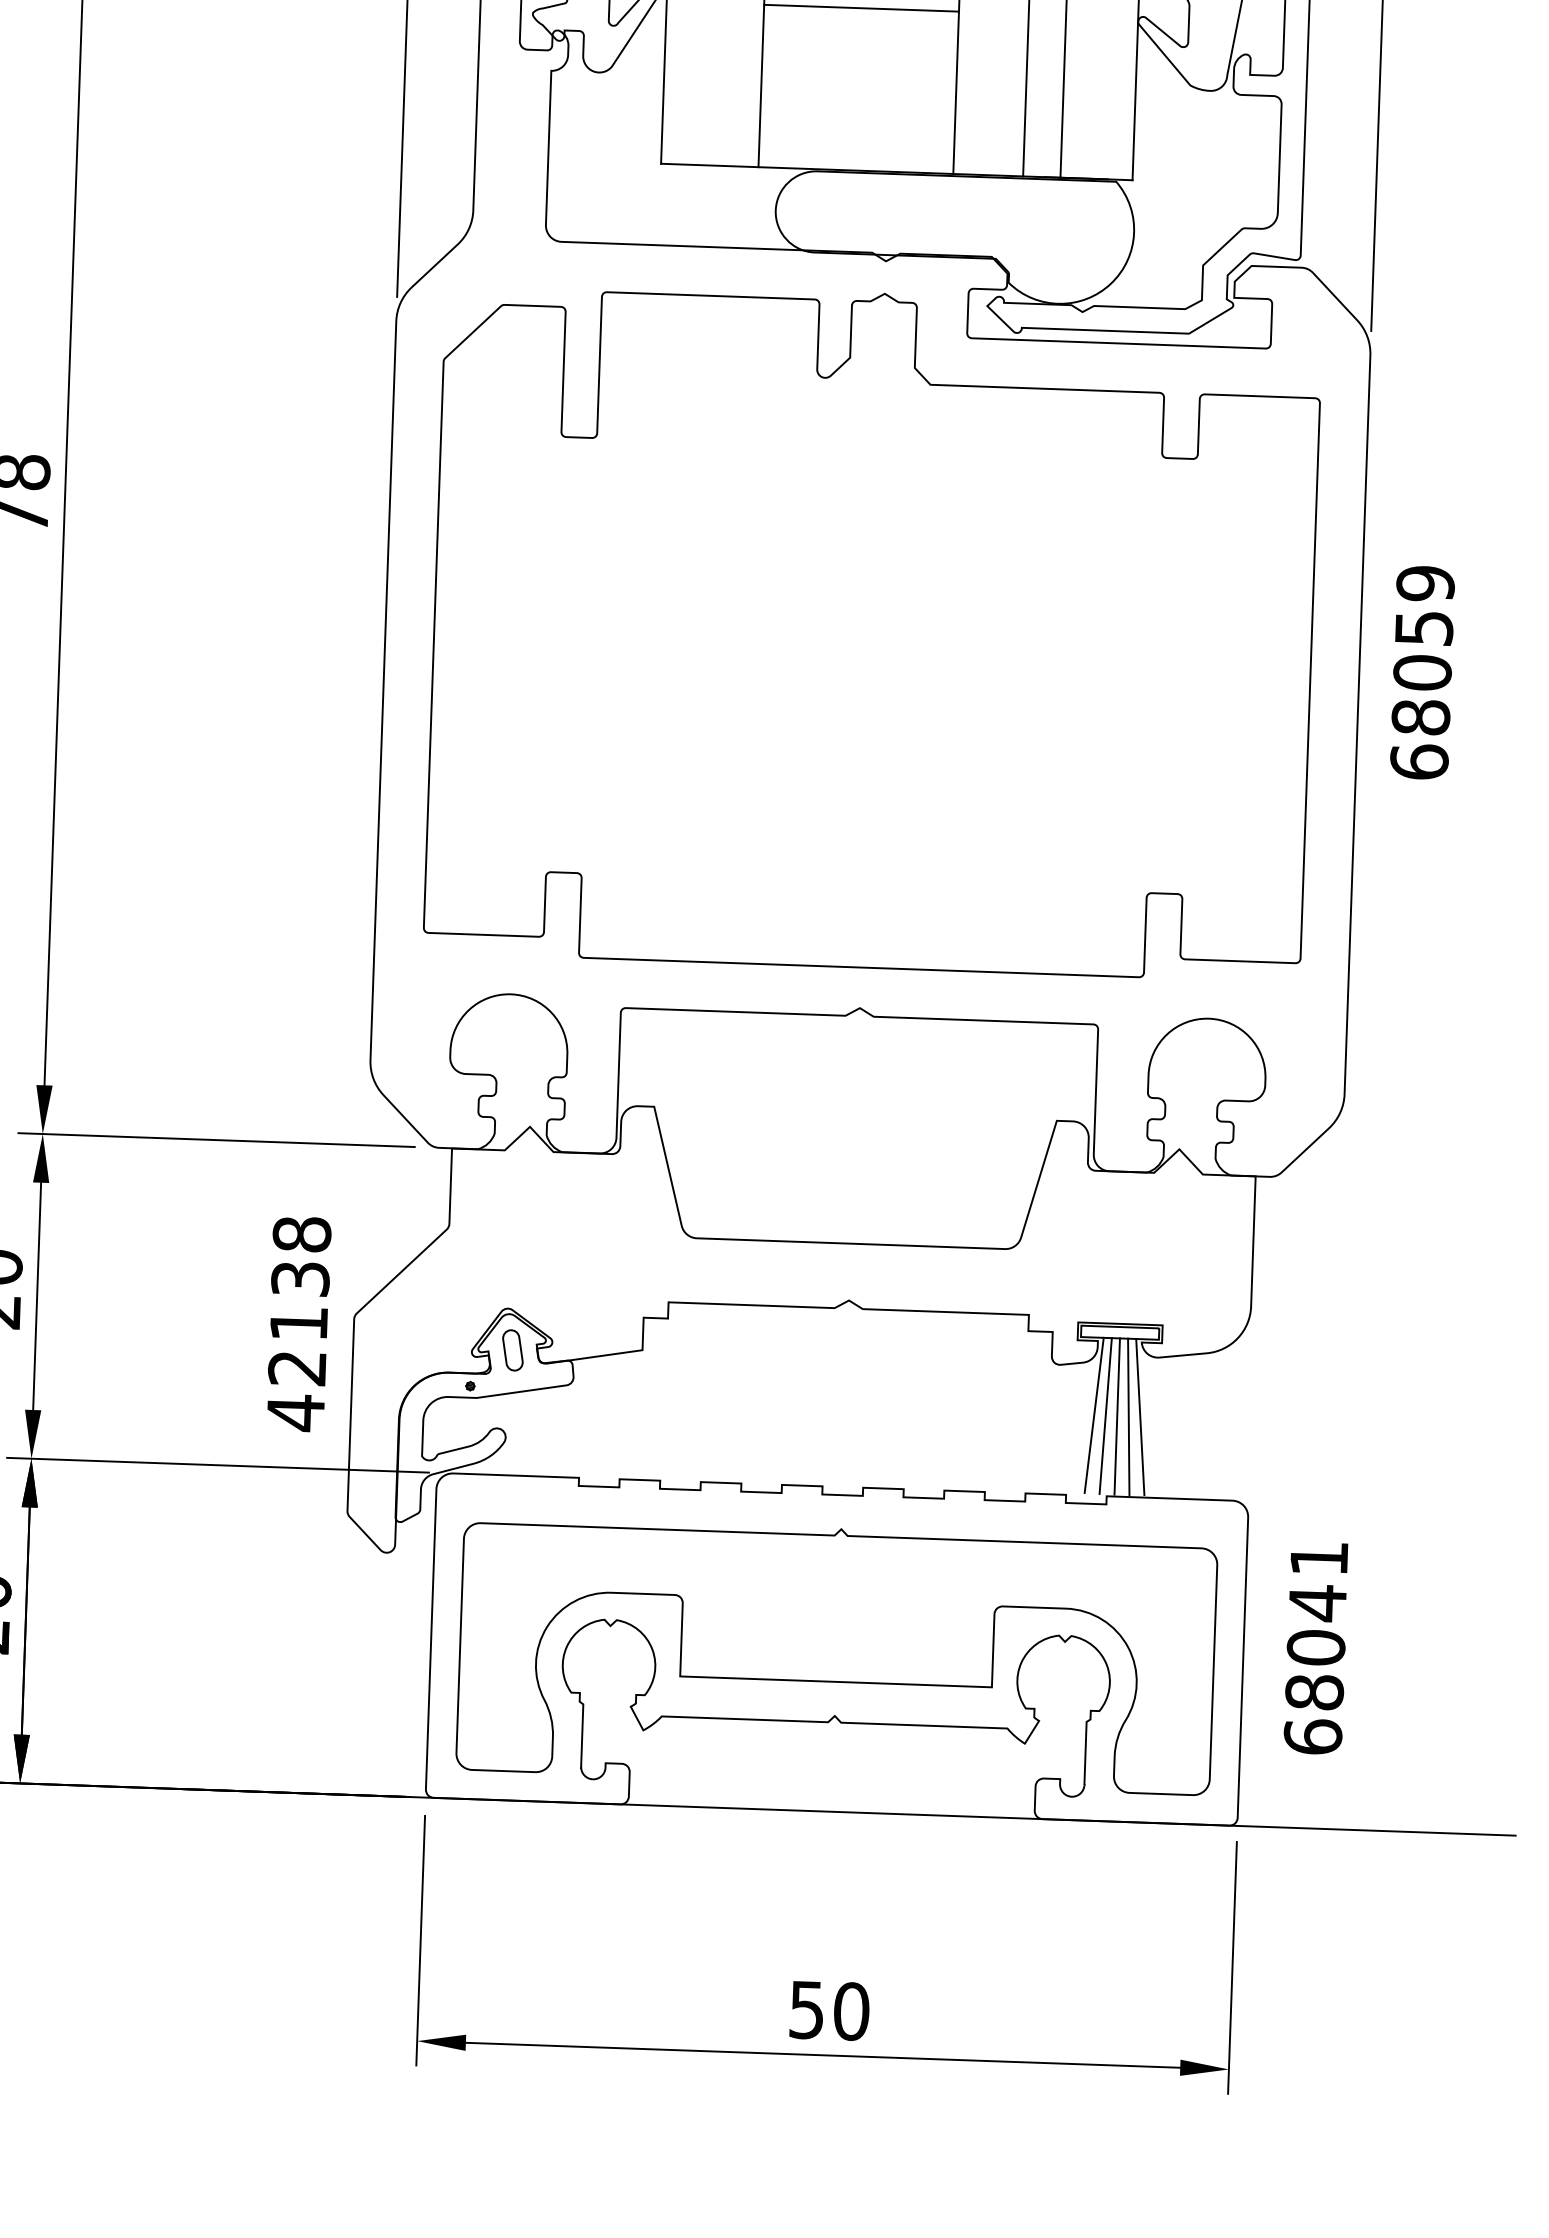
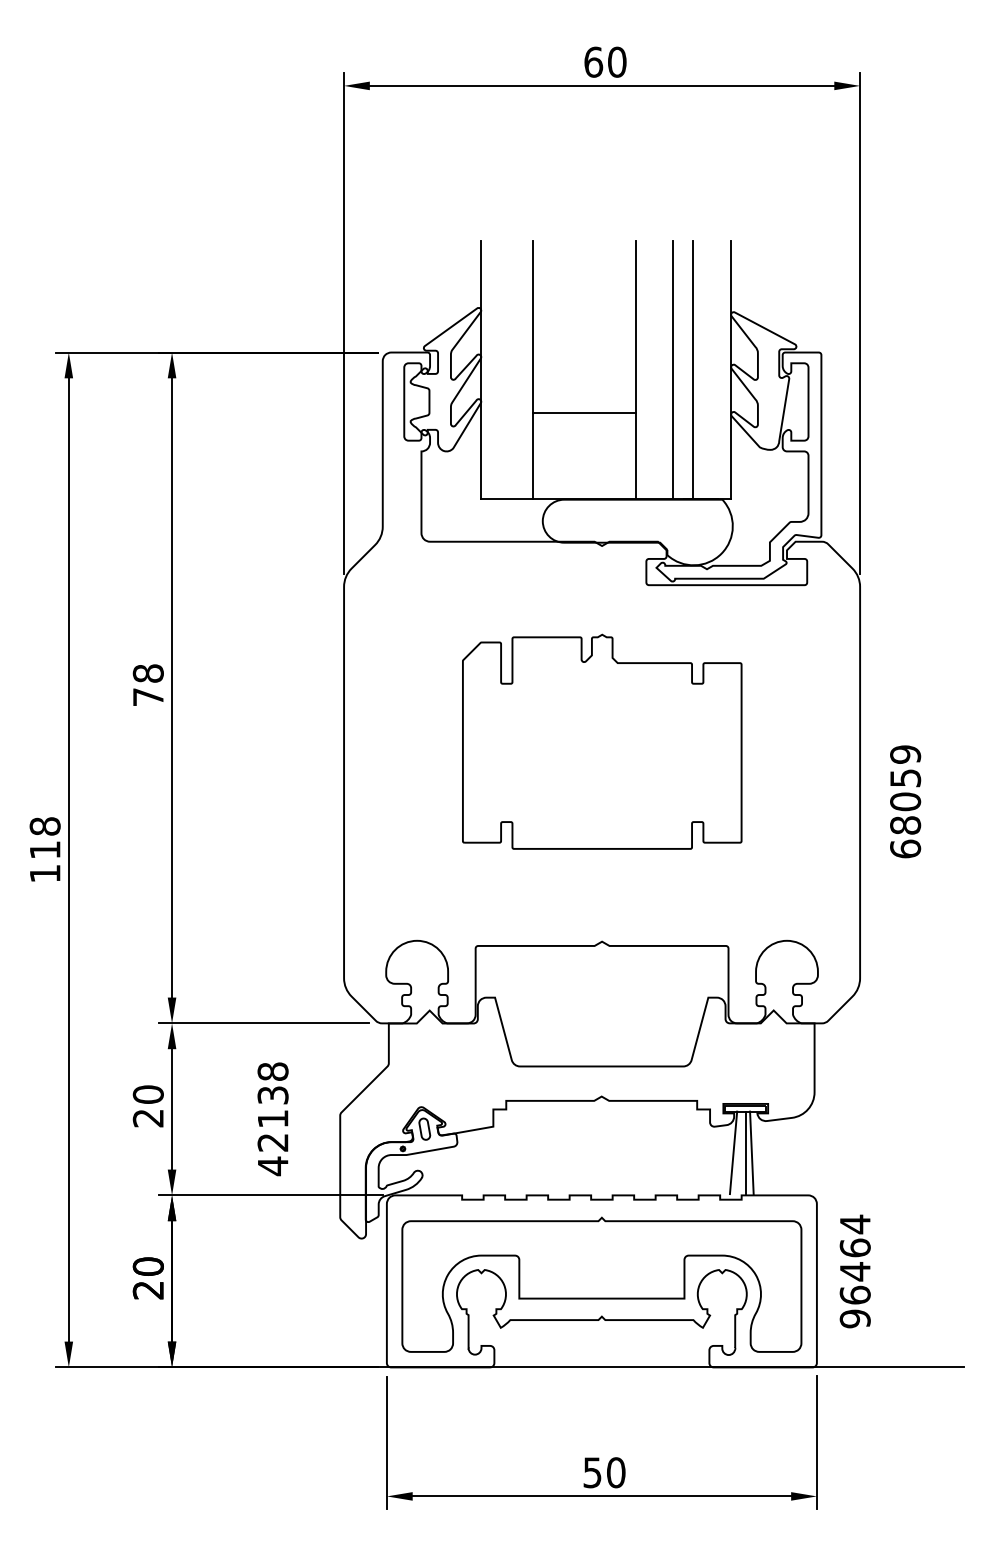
part: (873, 630) -> (602, 741), size x0.6
text: (1422, 672) -> (905, 801), moved
text: (297, 1324) -> (272, 1119), moved
line: (1105, 1415) -> (739, 1152), removed
line: (1139, 1416) -> (757, 1152), removed
text: (1314, 1647) -> (854, 1271), 68041 -> 96464

